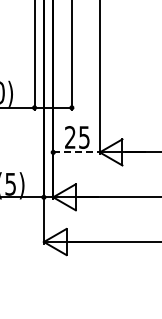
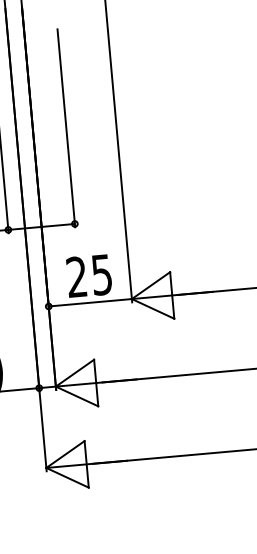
line: (77, 152) -> (92, 302), dashed -> solid

